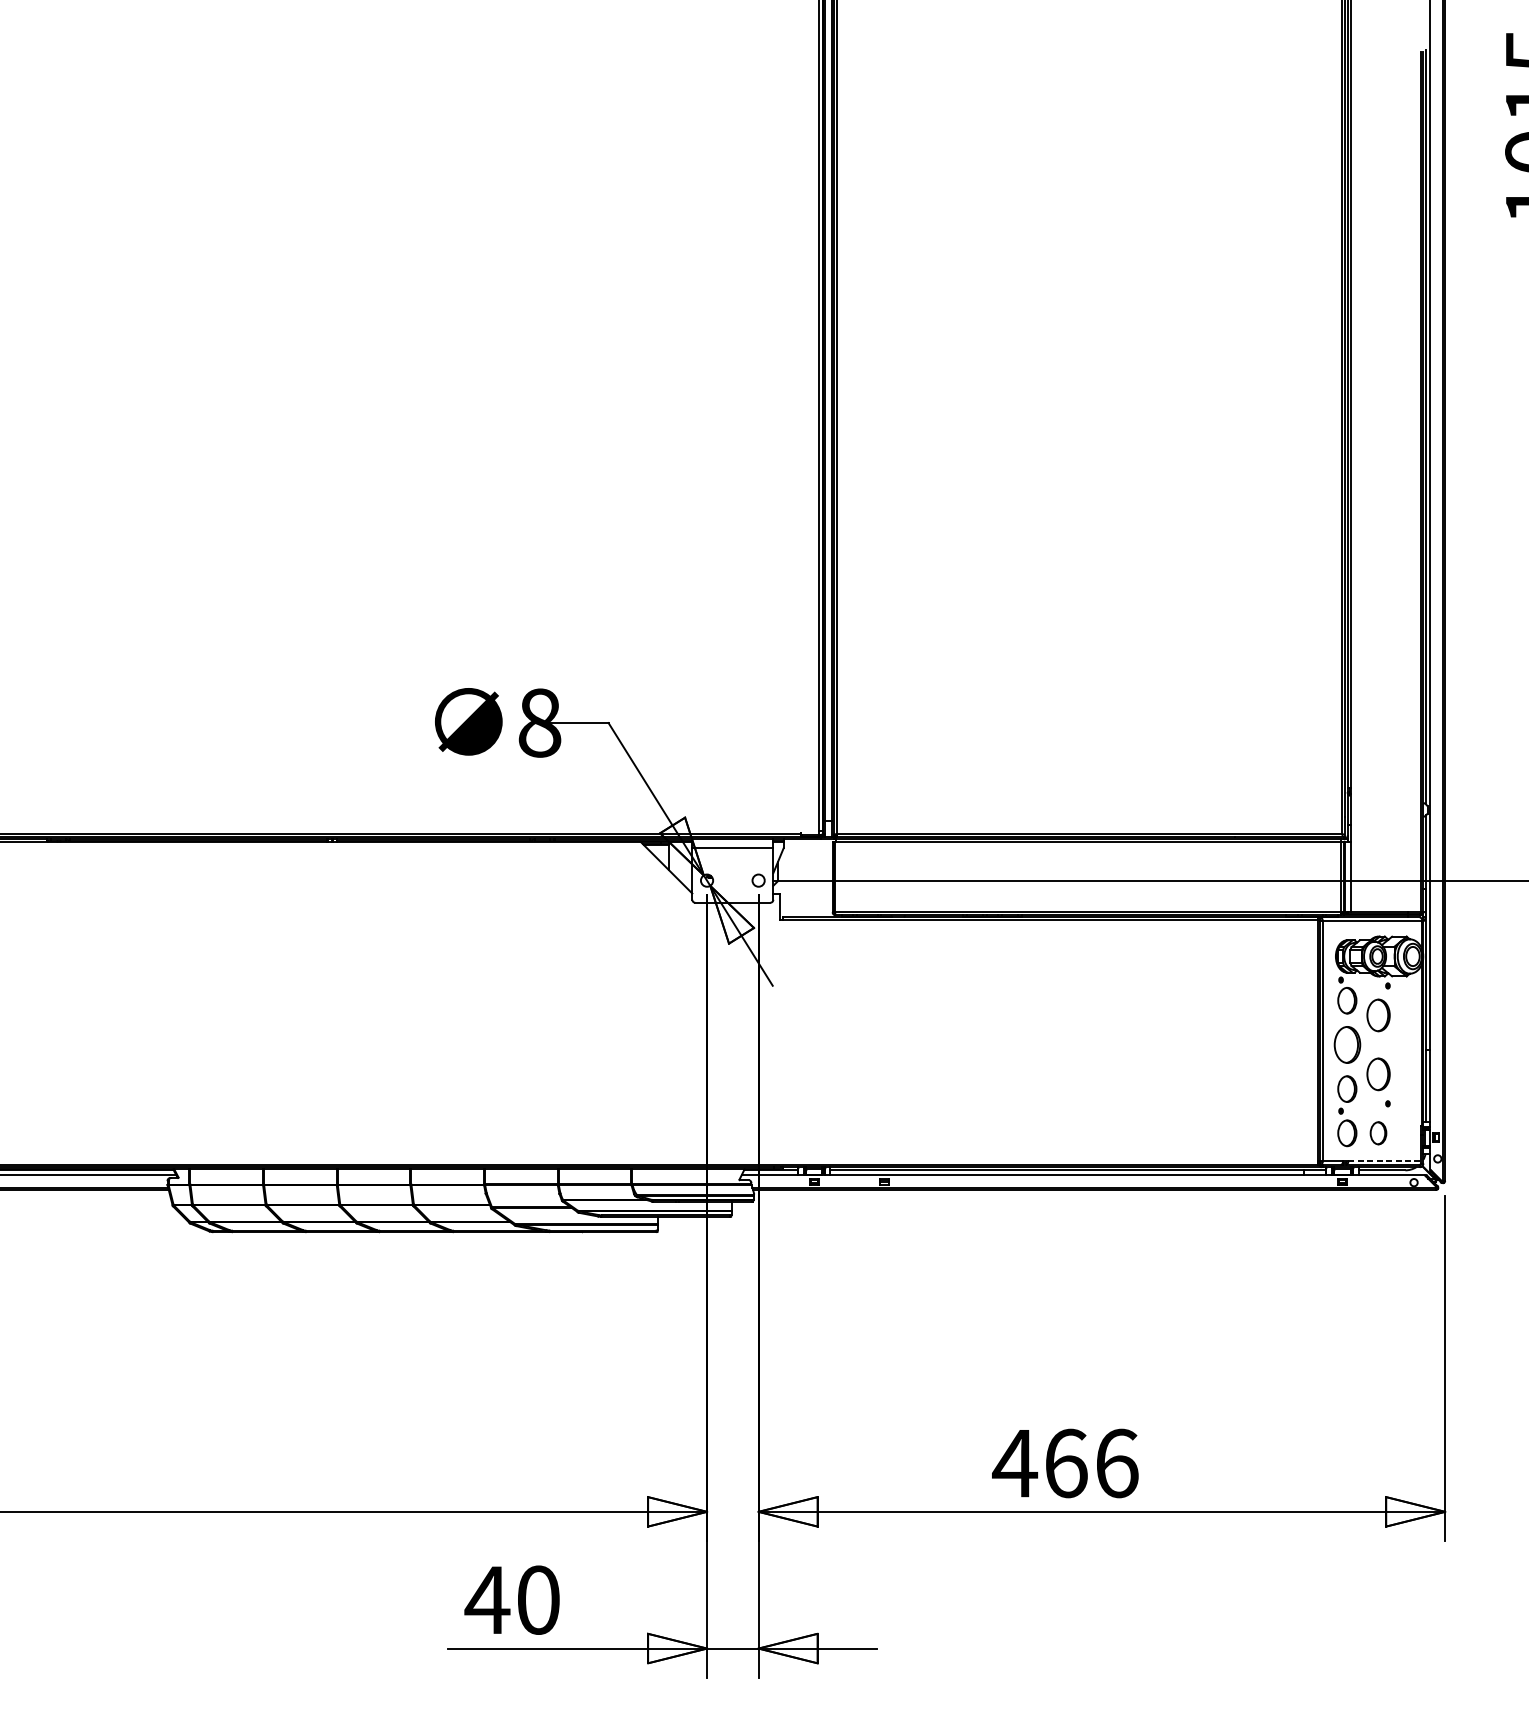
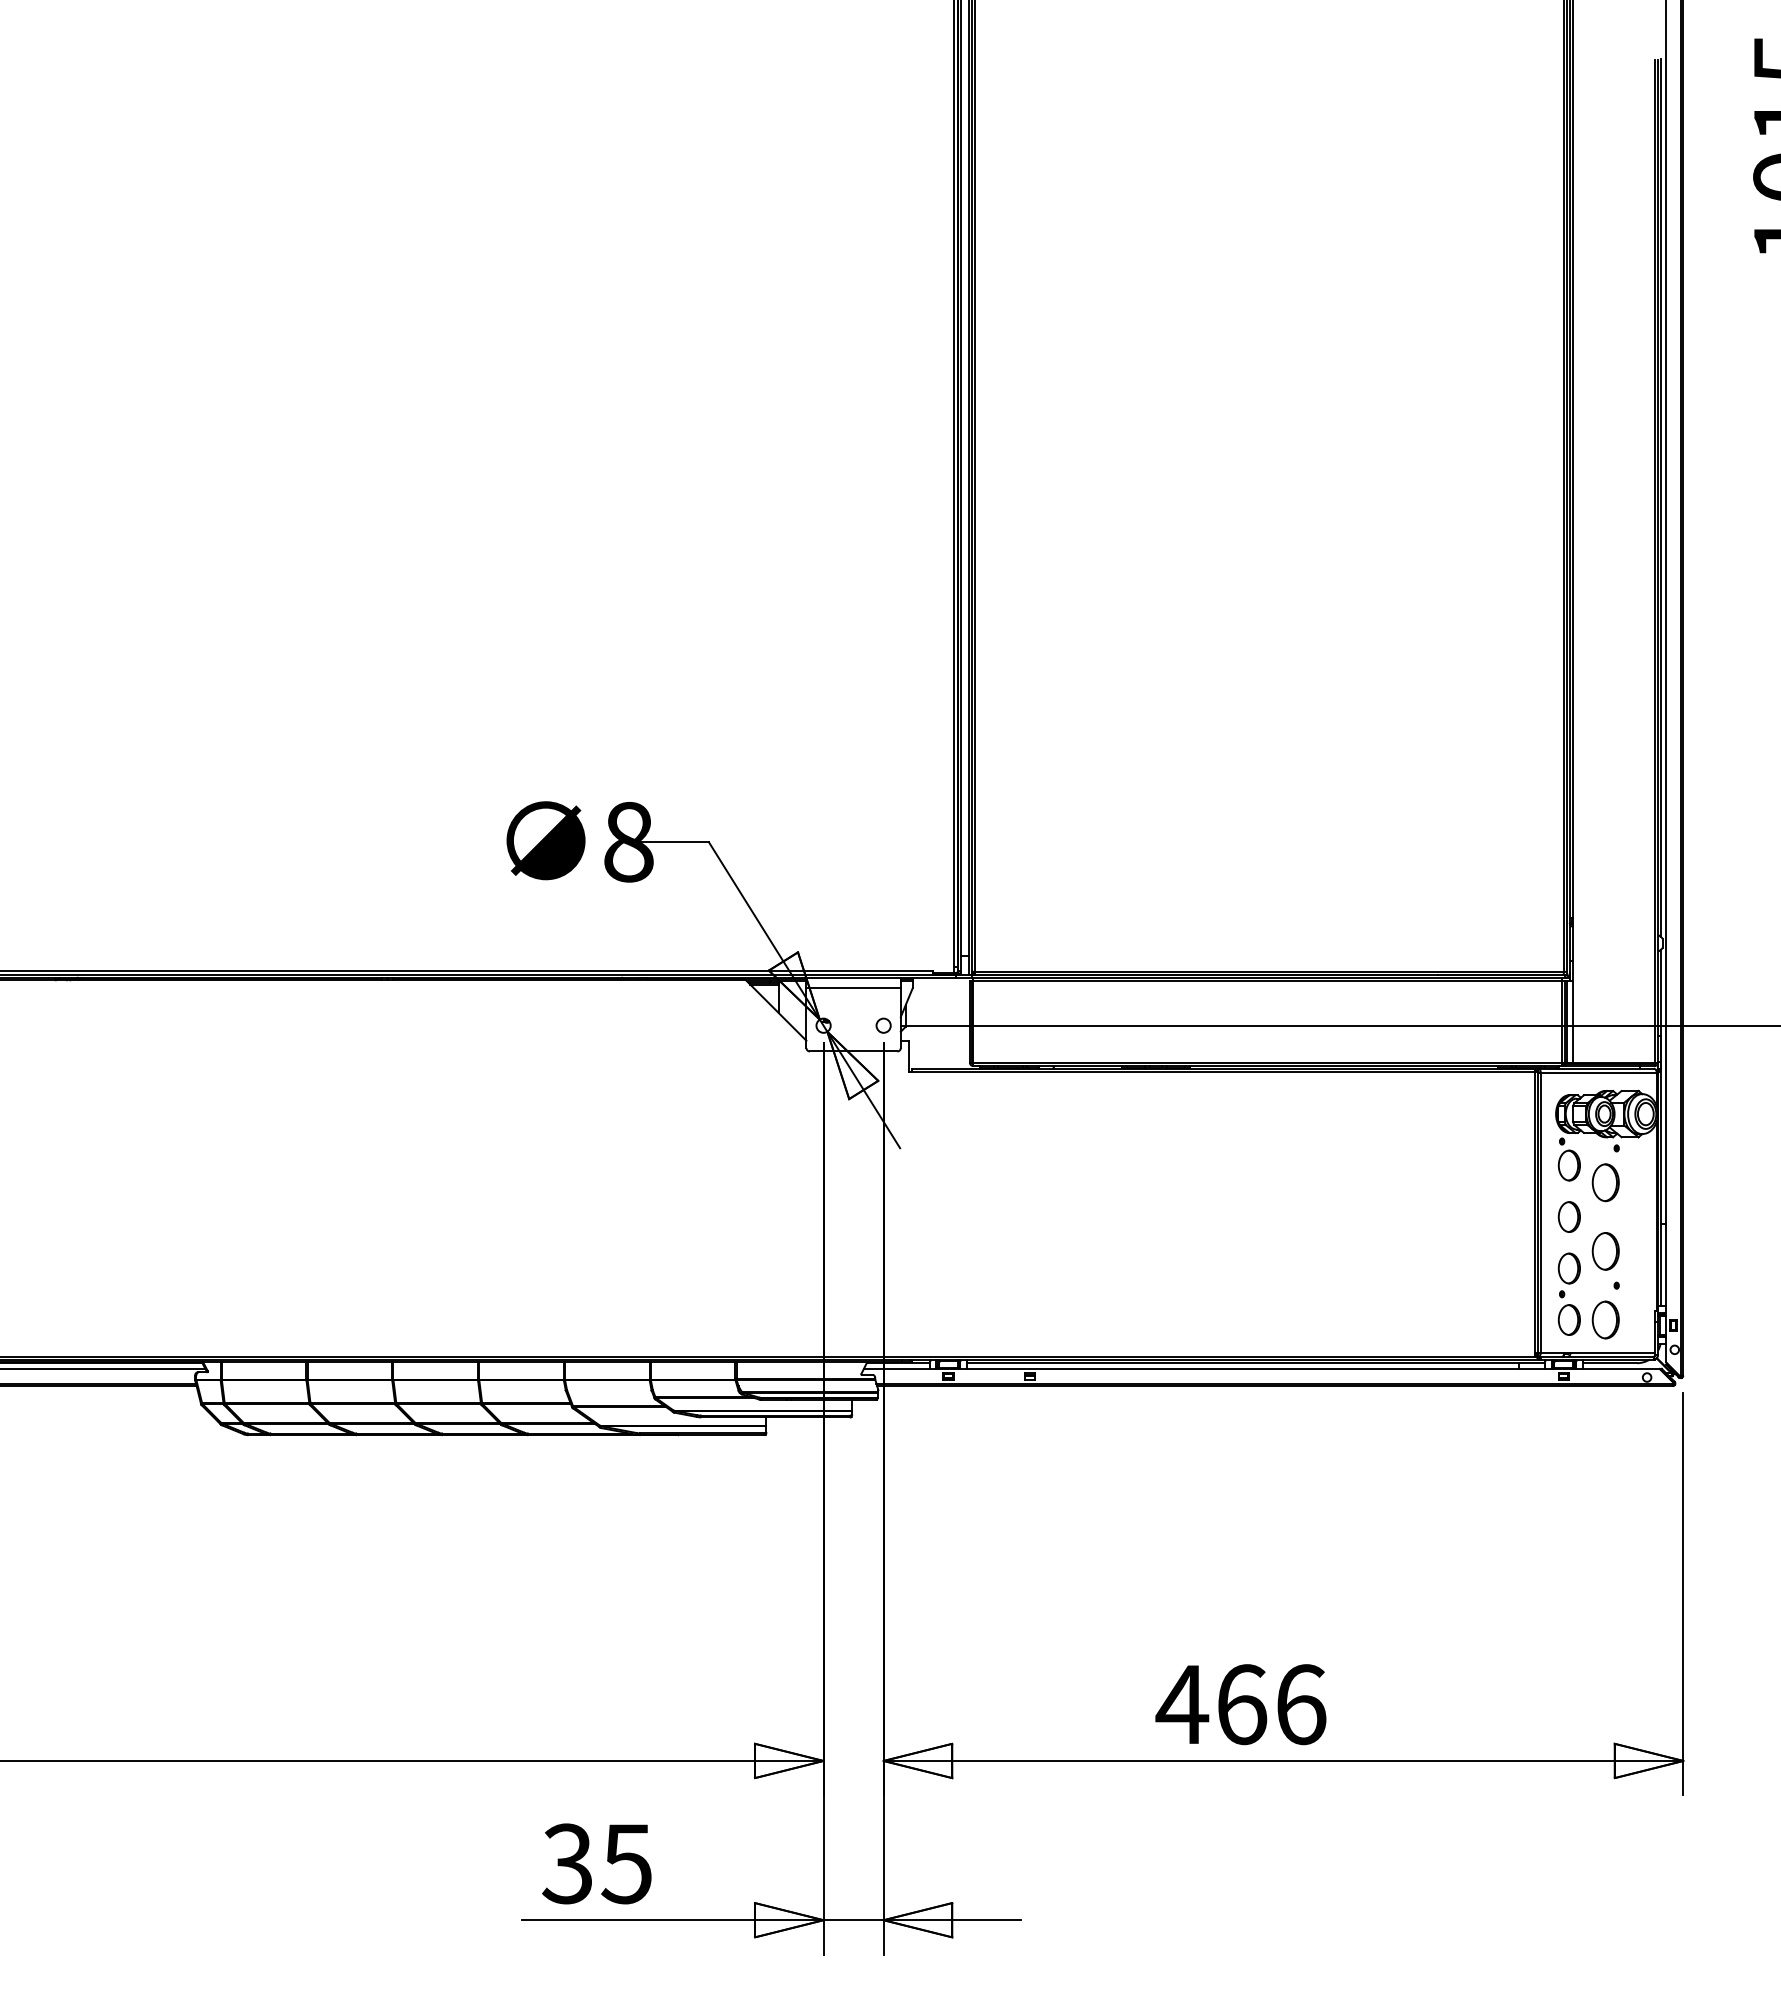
part: (1346, 1044) -> (1568, 1216), size x0.71
part: (1378, 1132) -> (1605, 1319), size x1.43
line: (1385, 1161) -> (1613, 1352), dashed -> solid
text: (511, 1599) -> (595, 1863), 40 -> 35

